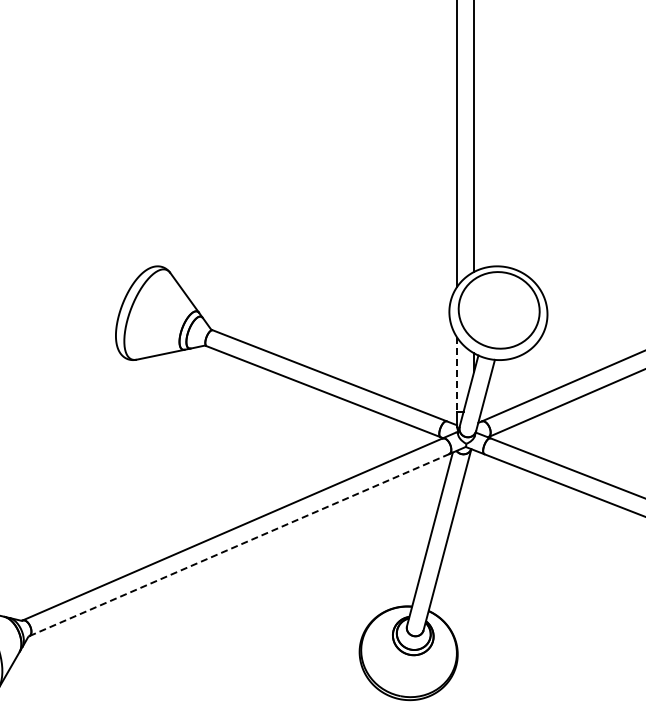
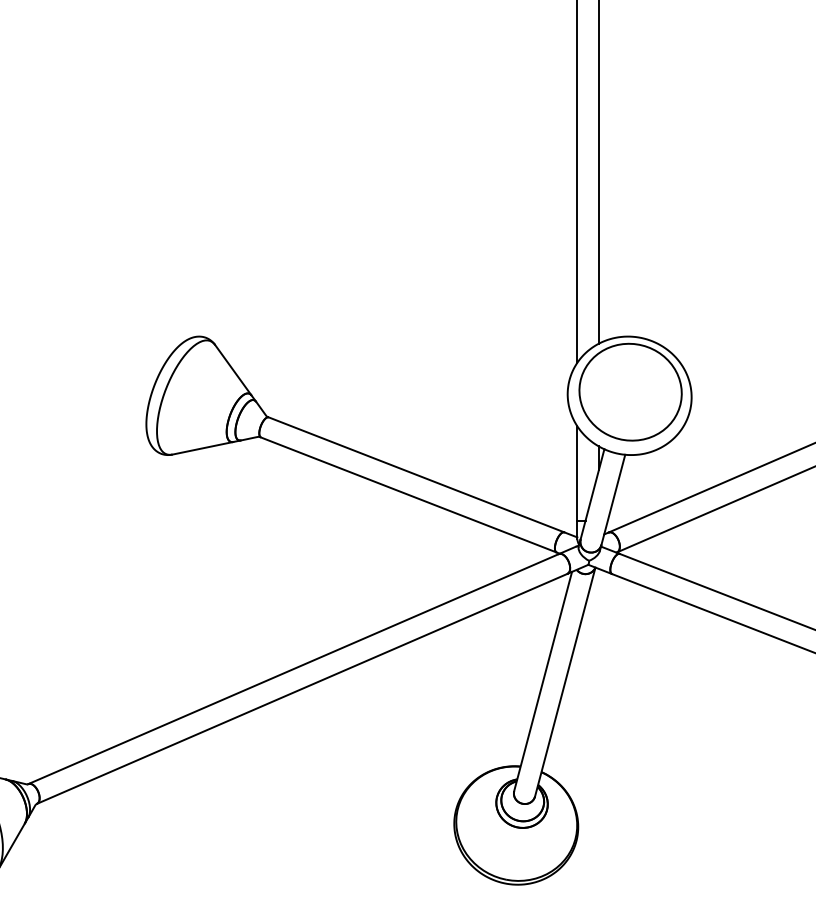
line: (457, 375) -> (577, 474), dashed -> solid
line: (239, 545) -> (302, 689), dashed -> solid

